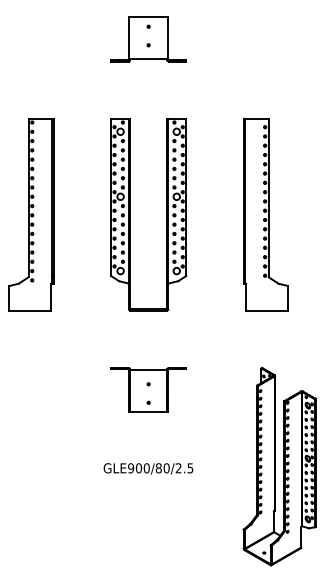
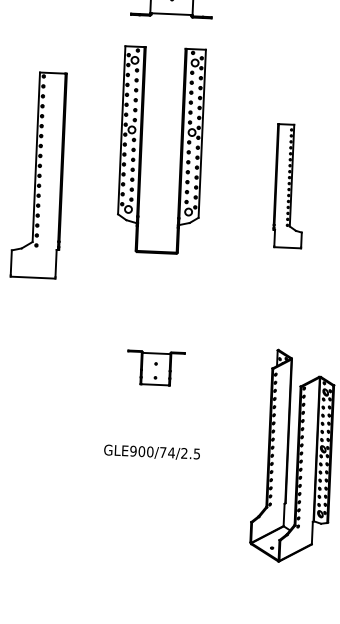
part: (130, 214) -> (141, 149), moved
part: (265, 214) -> (289, 185), size x0.6
part: (148, 389) -> (155, 367), size x0.7
text: (162, 468) -> (167, 452), GLE900/80/2.5 -> GLE900/74/2.5

